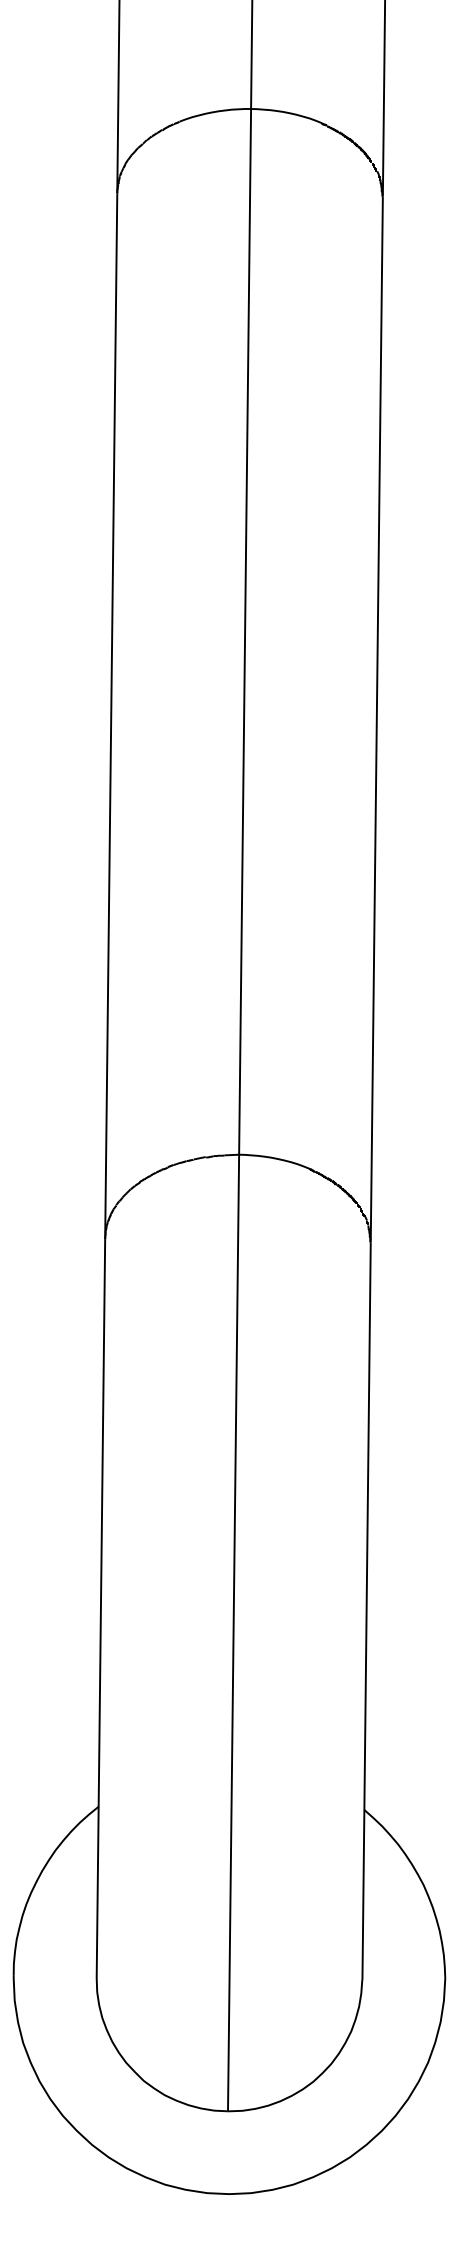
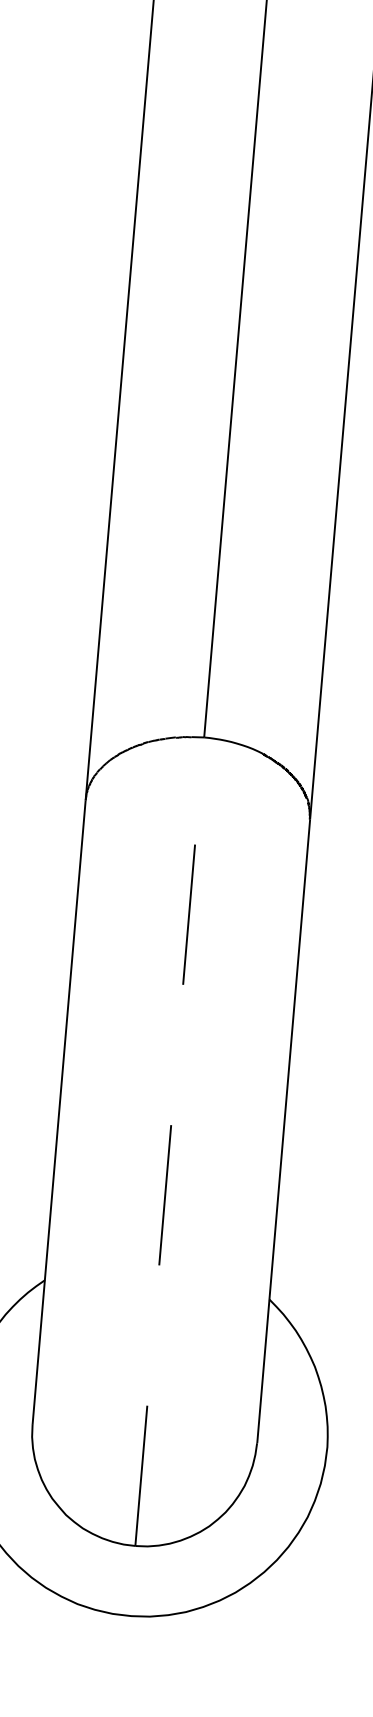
line: (233, 1632) -> (169, 1141), solid -> dashed

